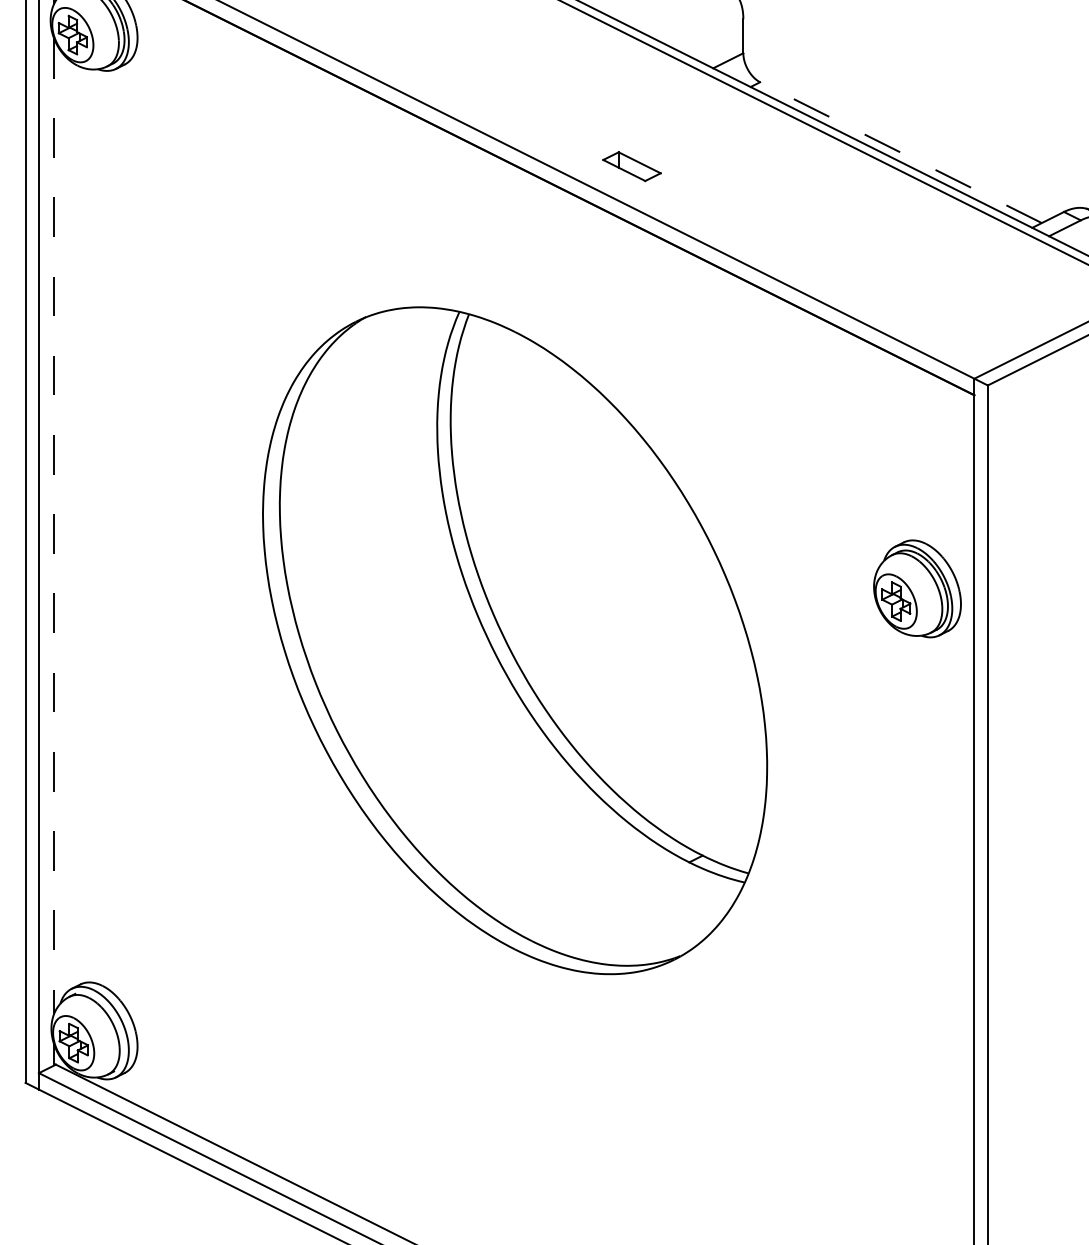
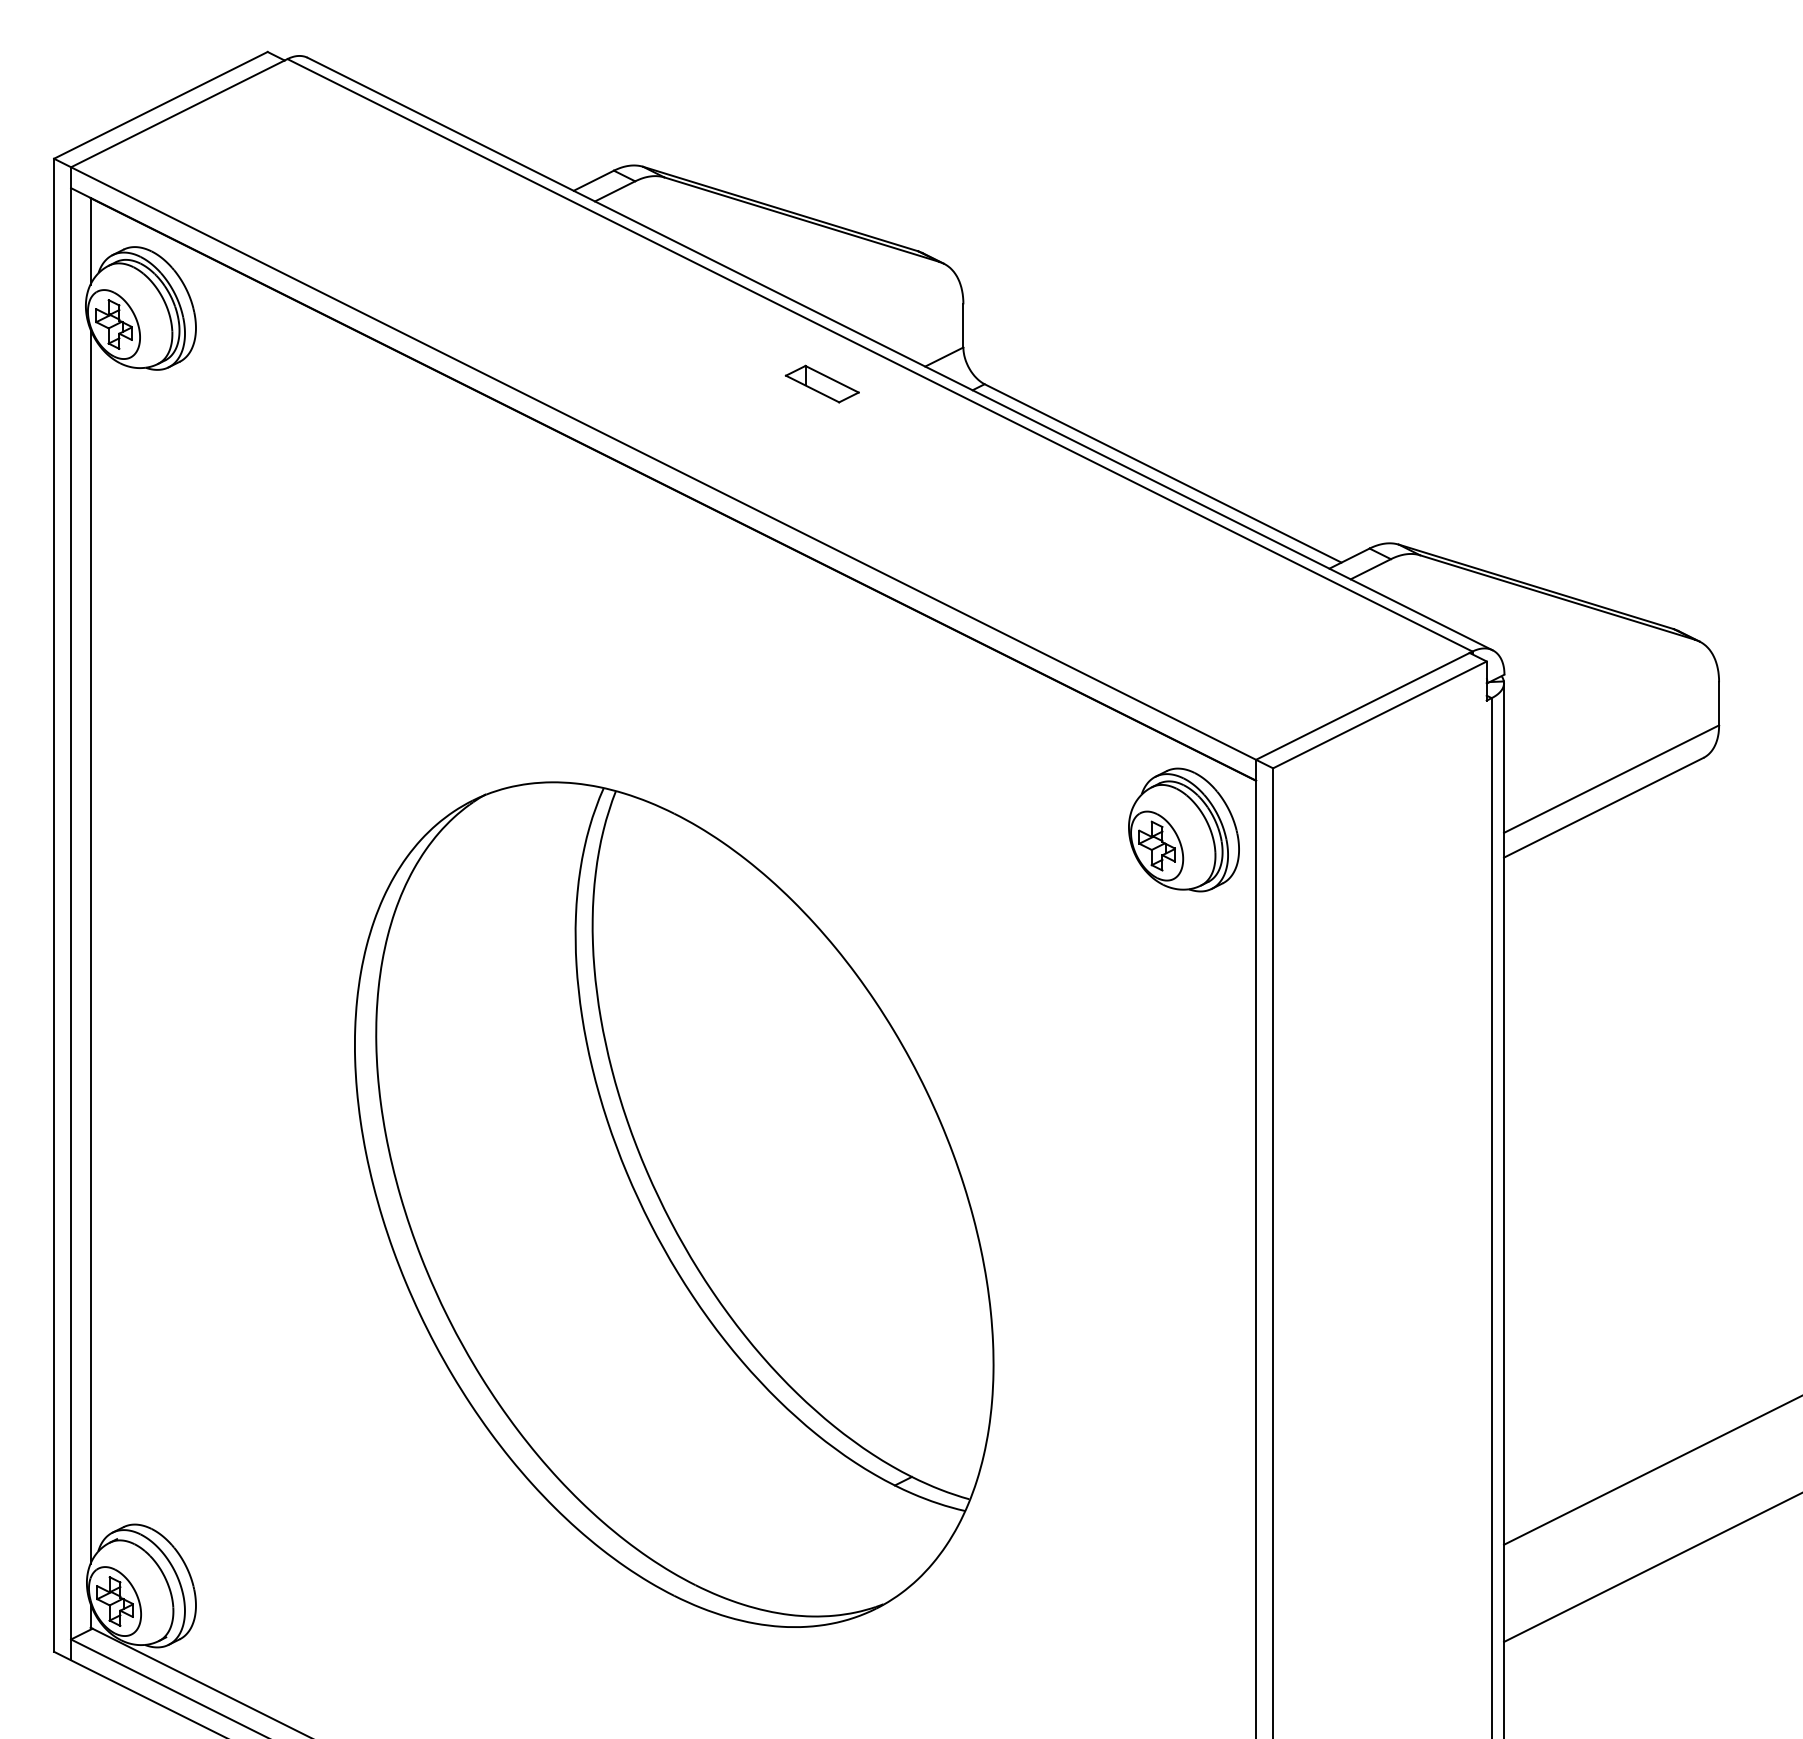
line: (900, 152) -> (1162, 473), dashed -> solid
part: (631, 166) -> (821, 383), moved
line: (54, 526) -> (90, 947), dashed -> solid
part: (917, 588) -> (1183, 829), moved
part: (515, 640) -> (674, 1204), moved

